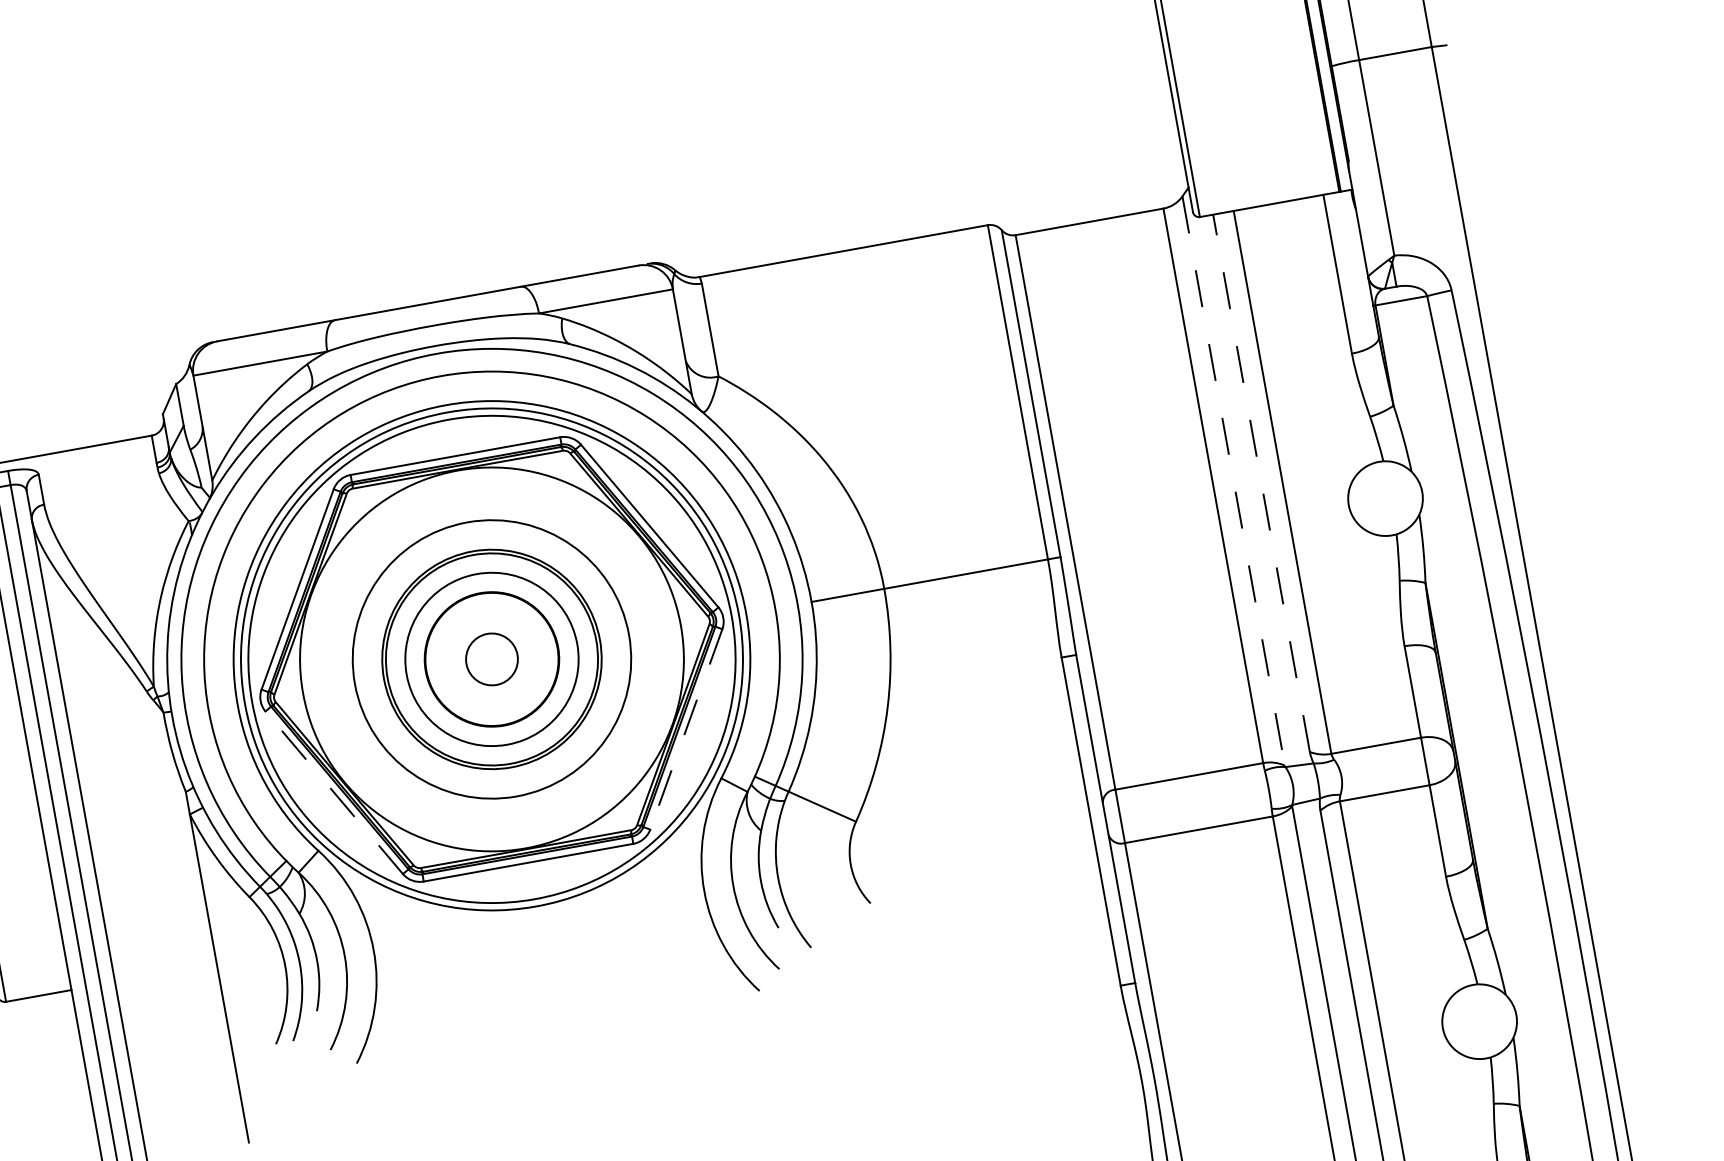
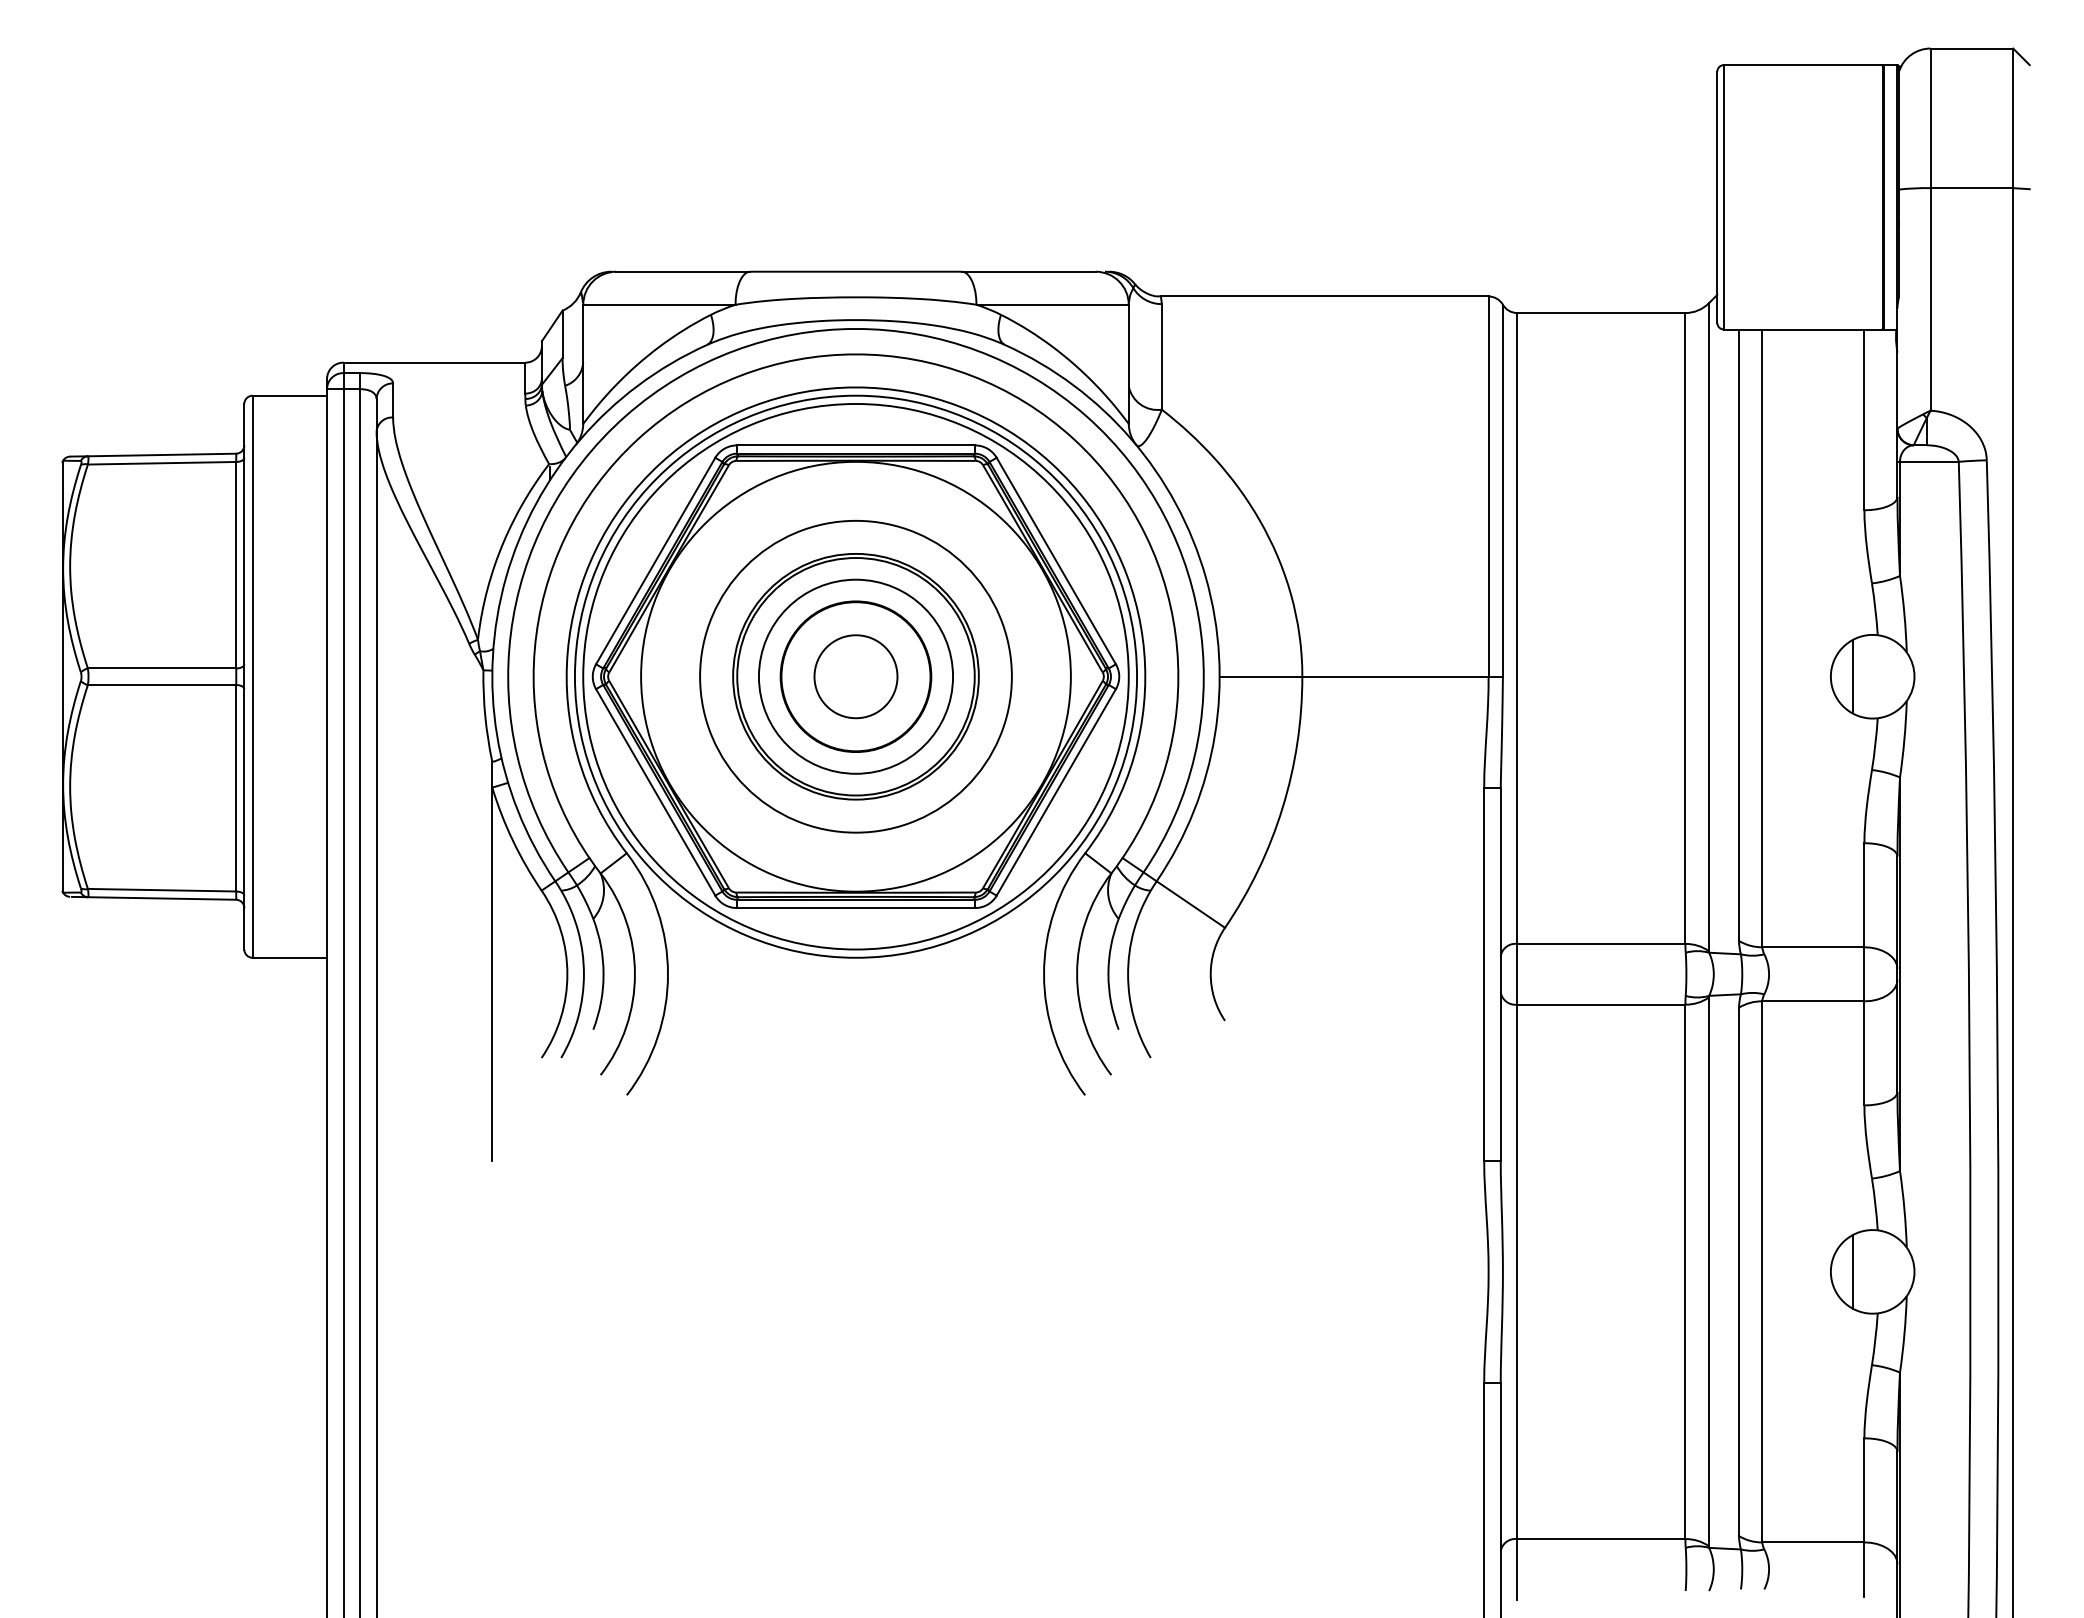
line: (1233, 481) -> (1708, 627), dashed -> solid
line: (1261, 483) -> (1739, 635), dashed -> solid
line: (1367, 501) -> (1852, 676), added
circle: (491, 659) -> (855, 676), size x1.43
line: (686, 729) -> (1056, 792), dashed -> solid
line: (333, 791) -> (655, 791), dashed -> solid
line: (1461, 1024) -> (1852, 1271), added

